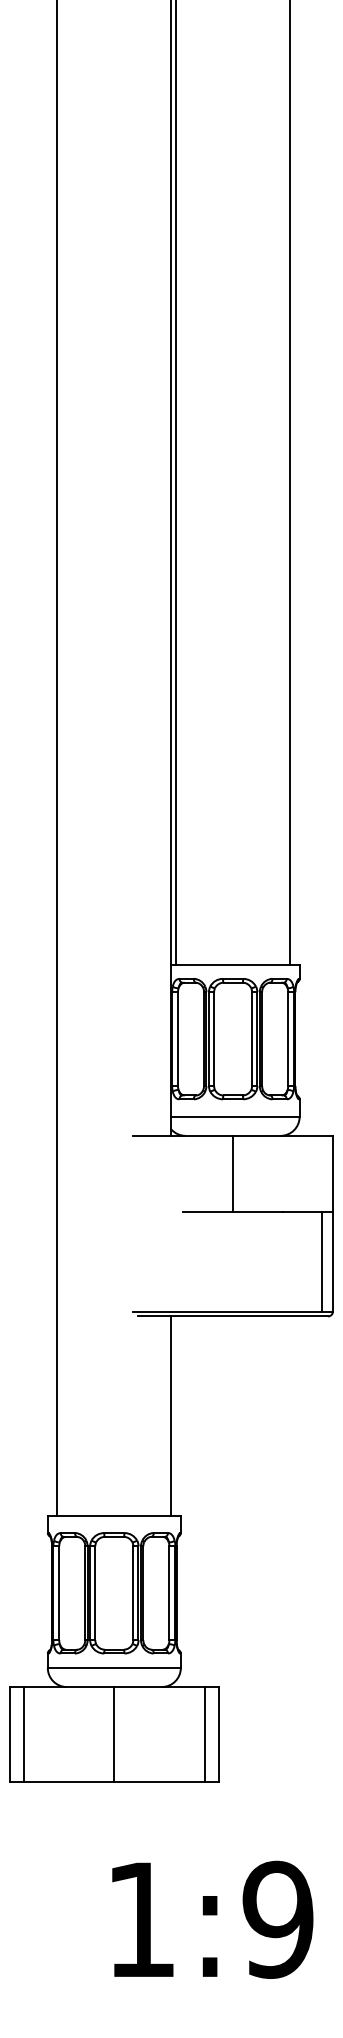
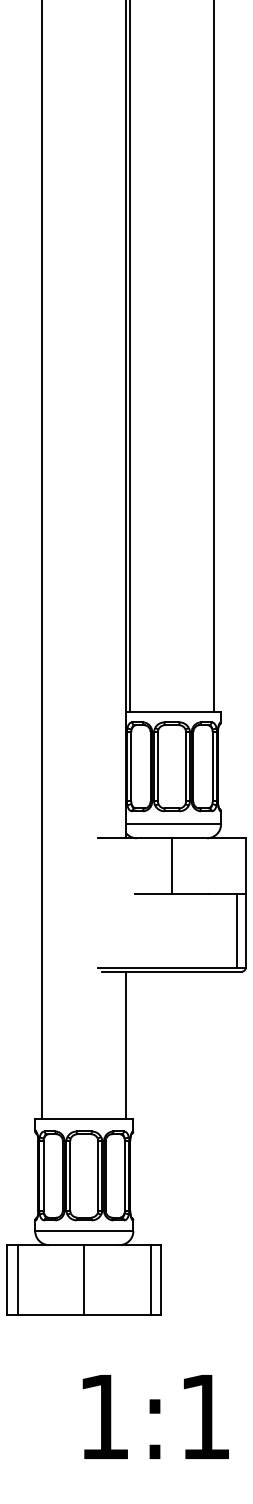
text: (277, 1919) -> (204, 1416), 1:9 -> 1:1

